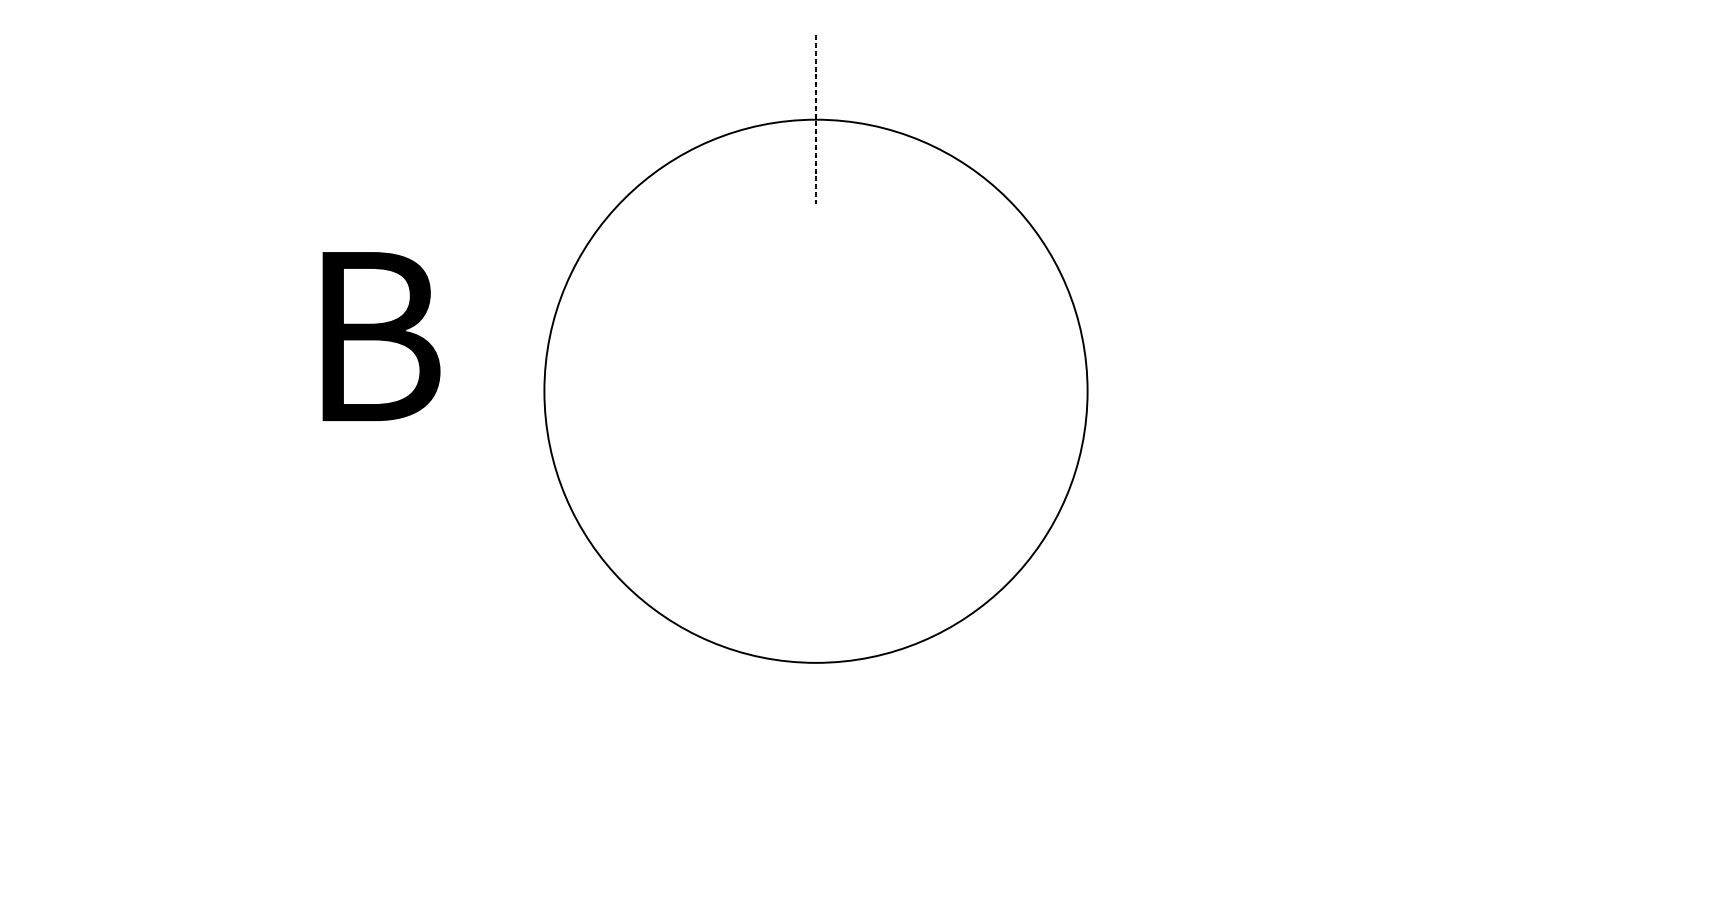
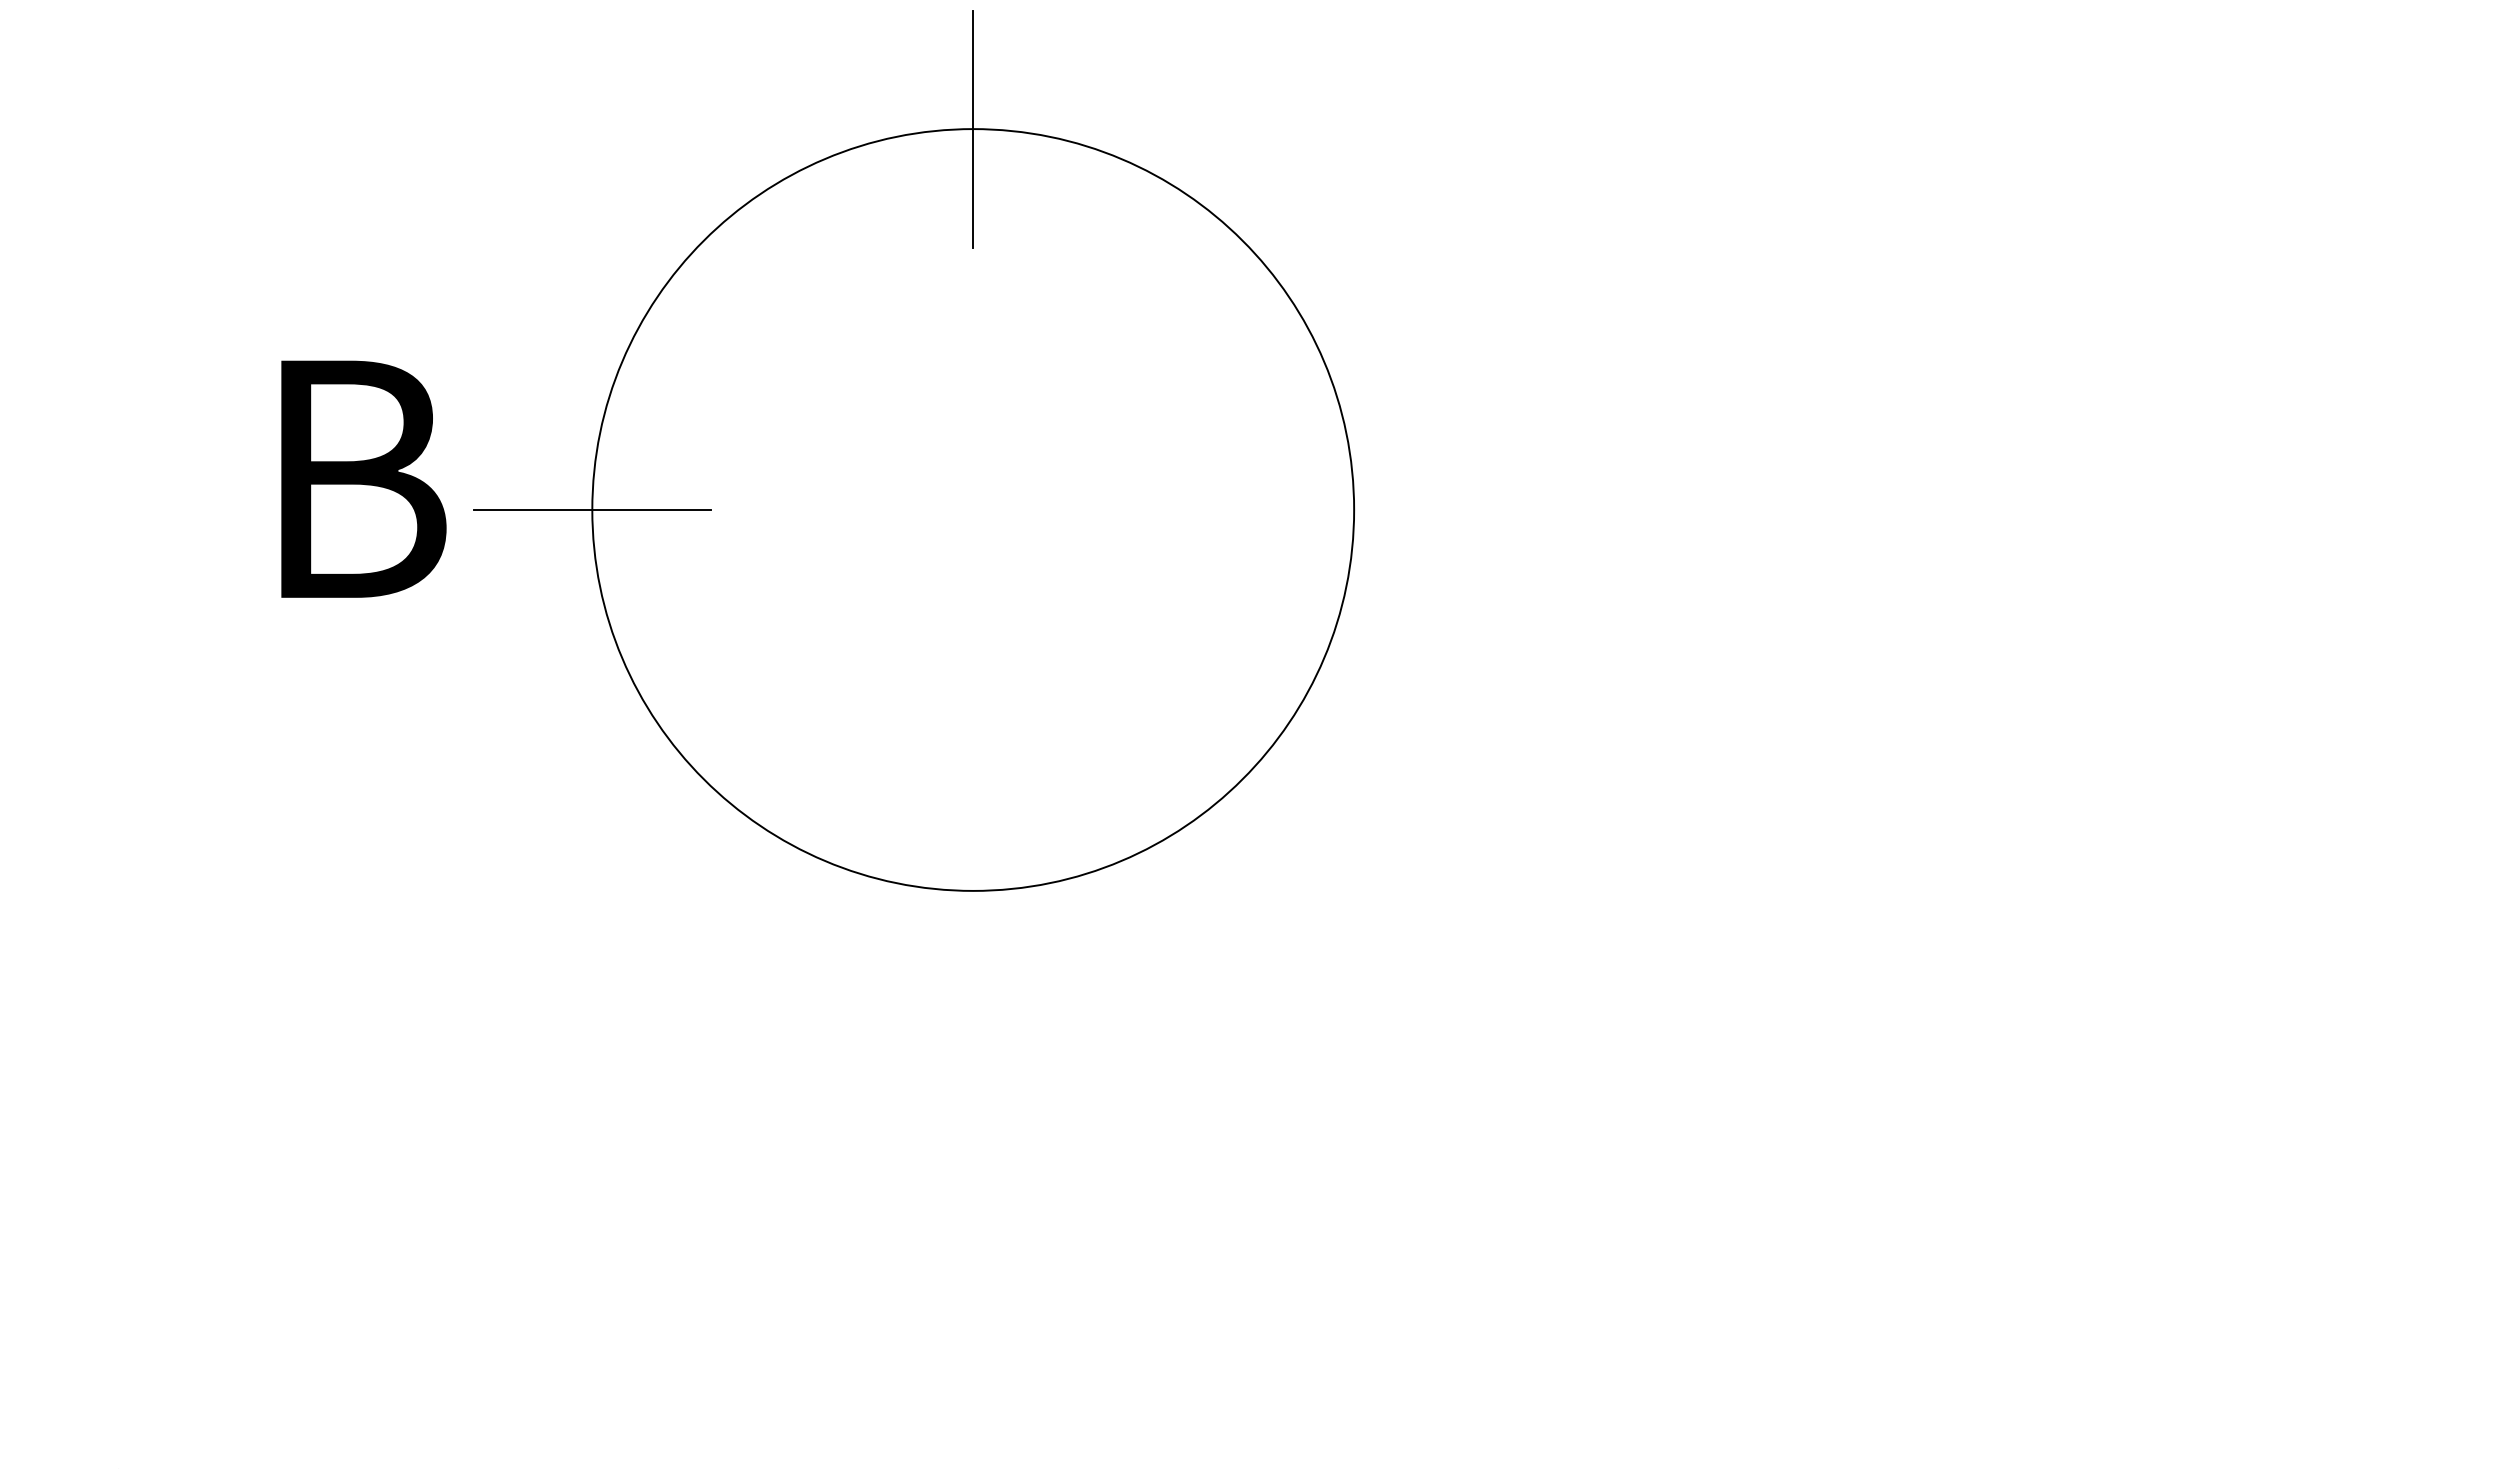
line: (816, 119) -> (973, 129), dashed -> solid
text: (381, 336) -> (363, 478), moved
line: (543, 391) -> (591, 510), added

